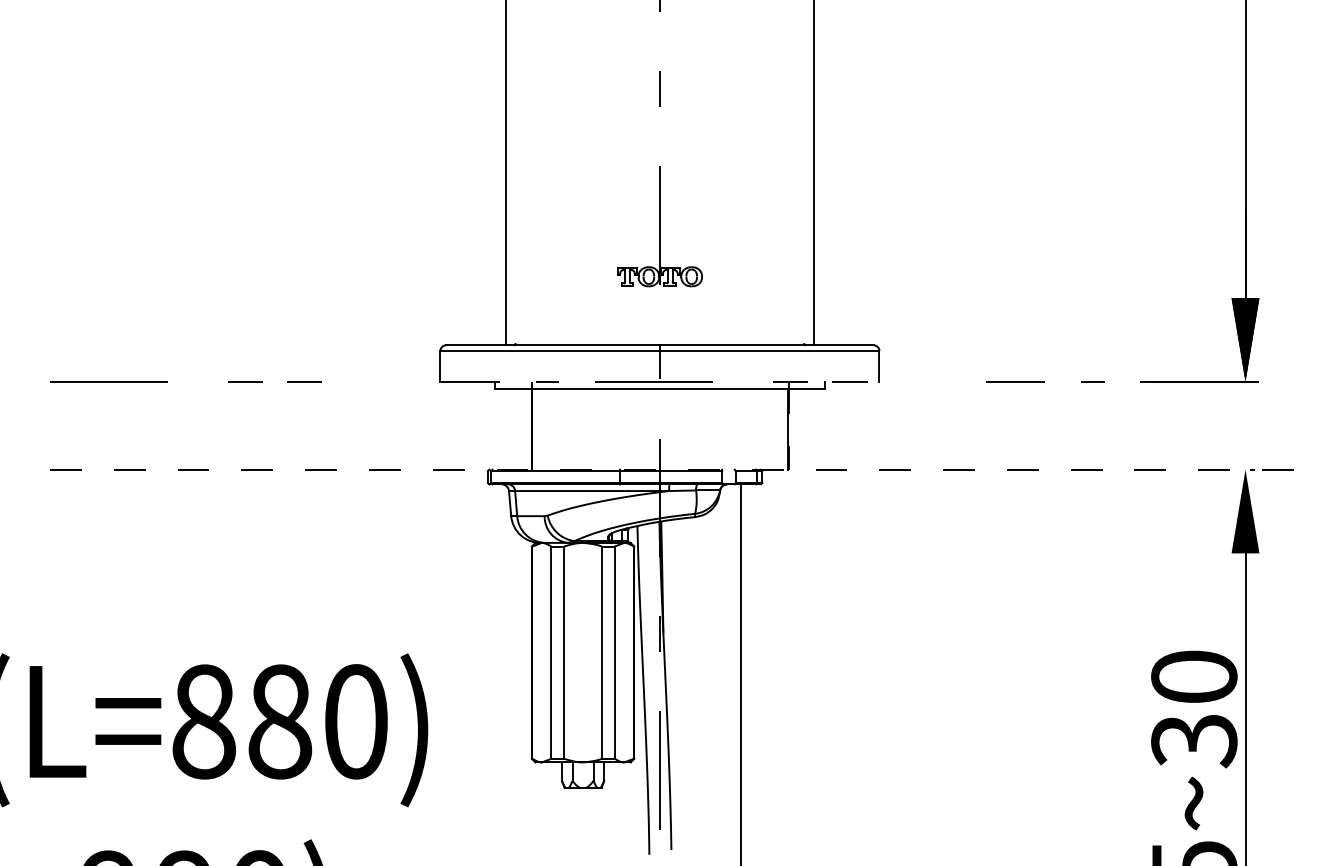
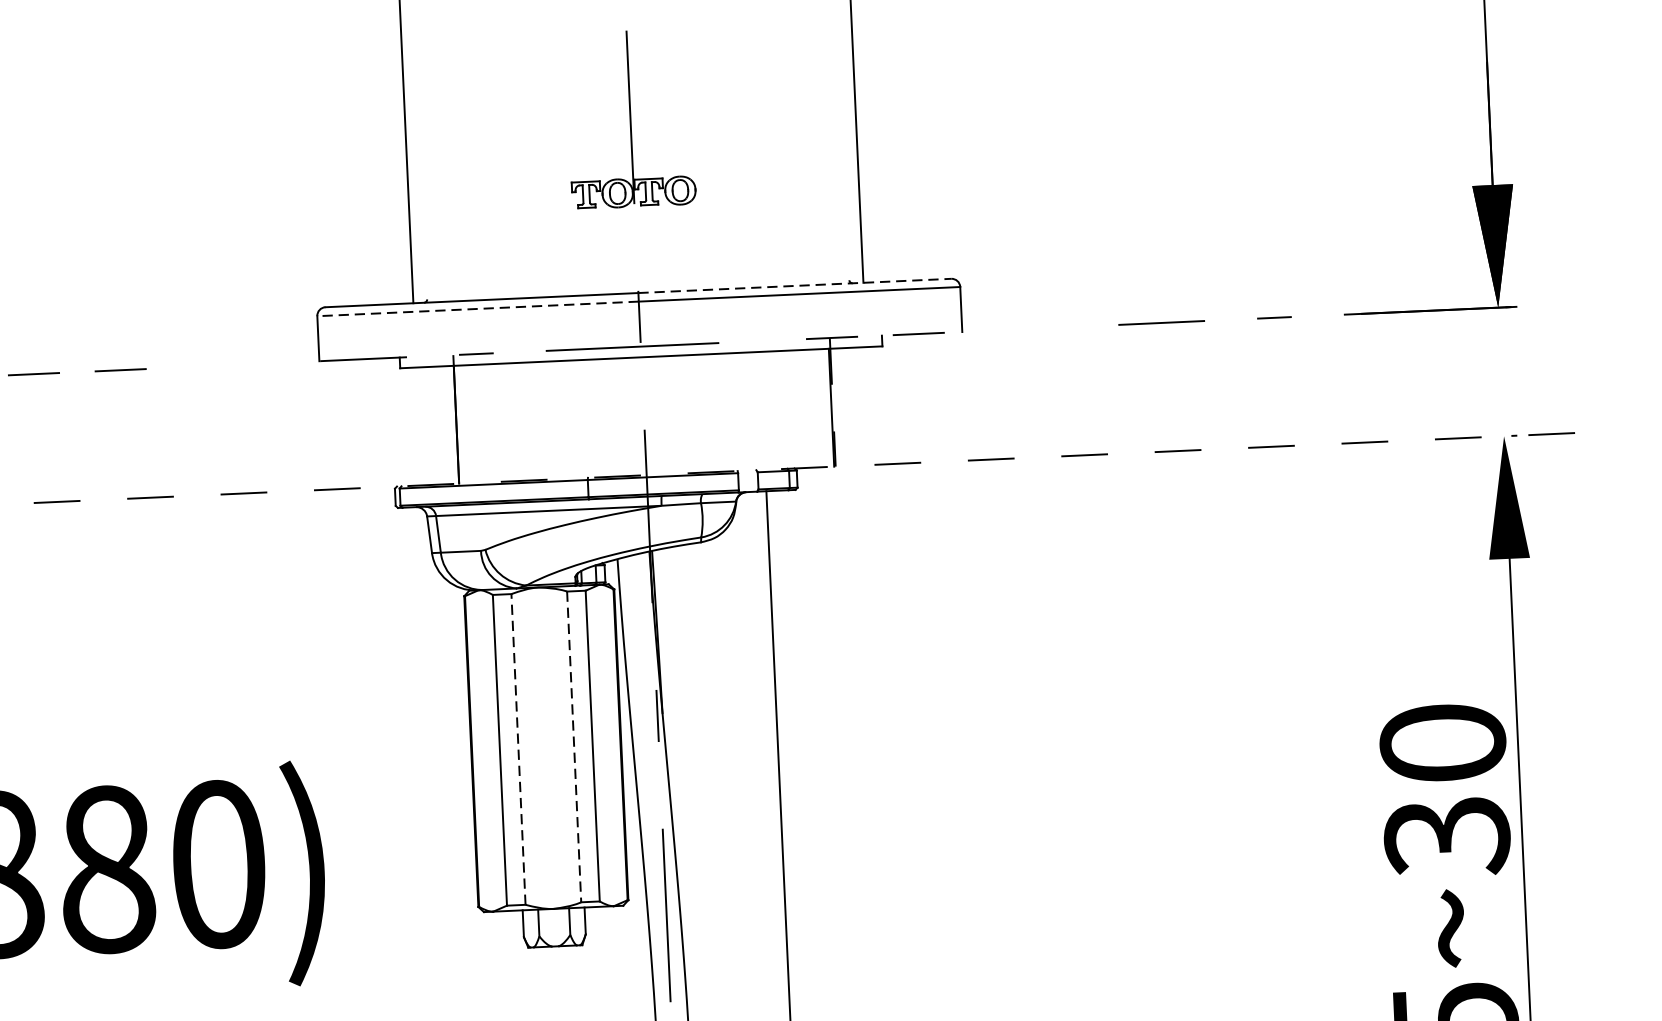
line: (766, 345) -> (794, 286), solid -> dashed
line: (550, 351) -> (478, 309), solid -> dashed
line: (564, 652) -> (519, 749), solid -> dashed
line: (602, 653) -> (574, 748), solid -> dashed

